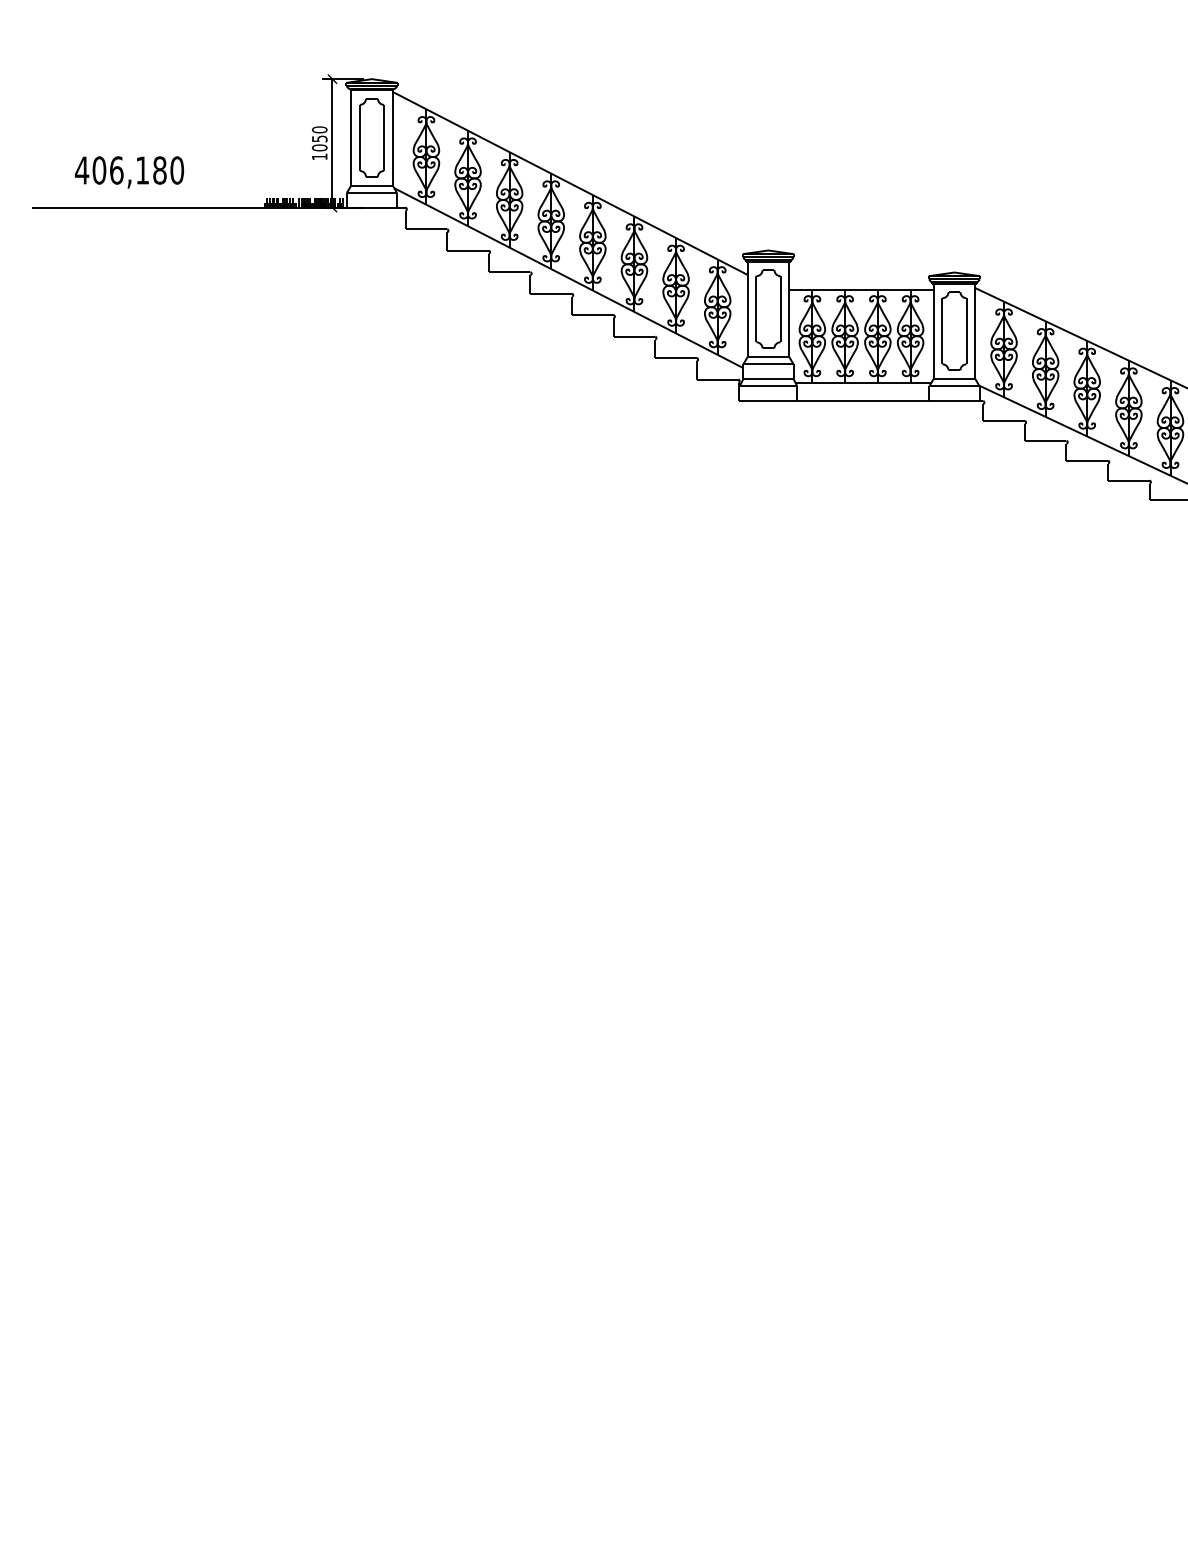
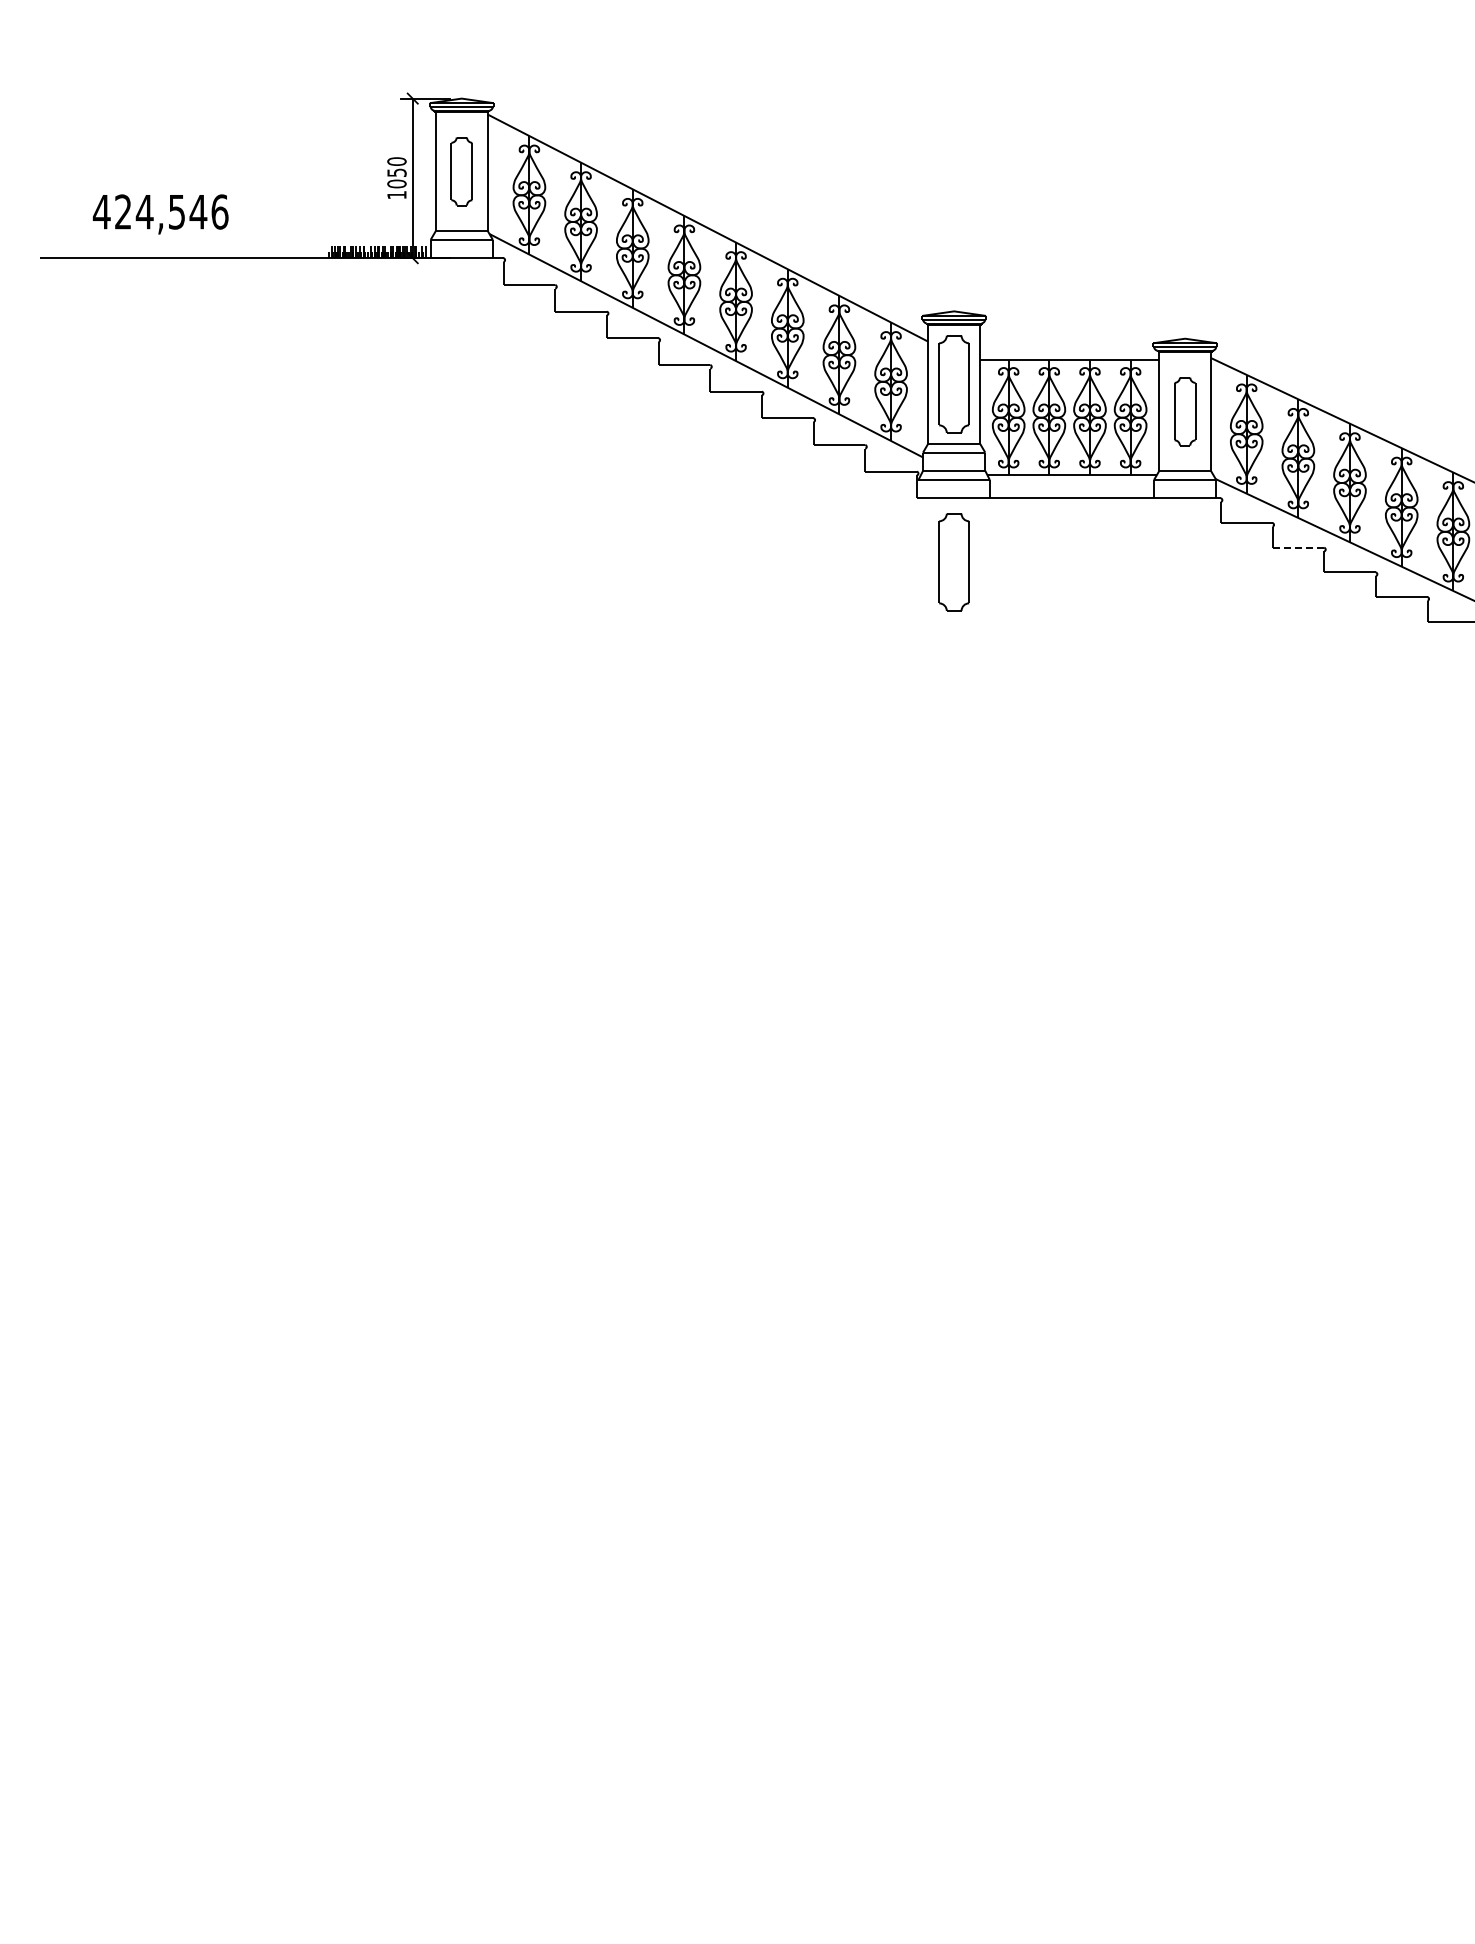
part: (371, 137) -> (461, 171), size x0.7
text: (138, 170) -> (171, 211), 406,180 -> 424,546
part: (953, 331) -> (1184, 411), size x0.7
line: (1045, 440) -> (1298, 547), solid -> dashed
part: (767, 452) -> (953, 562), added

